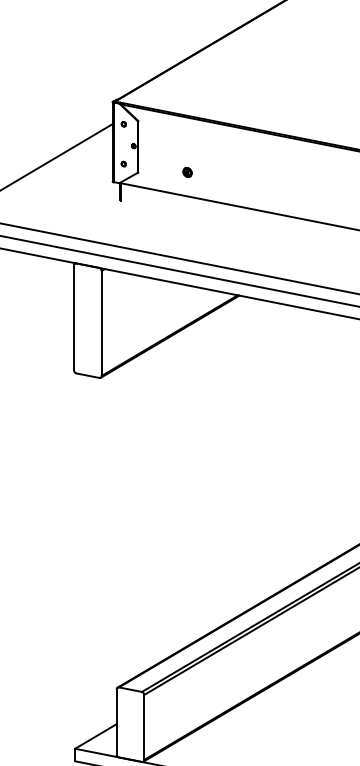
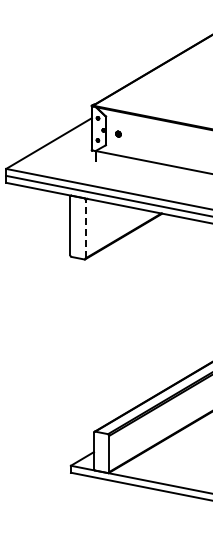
part: (187, 171) -> (118, 133), moved
line: (101, 322) -> (85, 228), solid -> dashed

